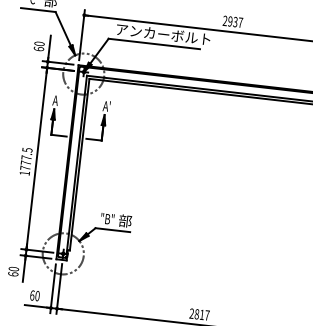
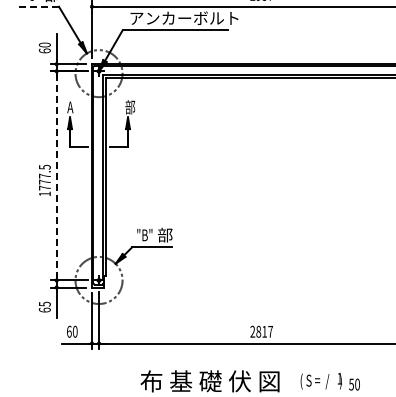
line: (38, 9) -> (39, 6), solid -> dashed
text: (107, 106) -> (130, 107), A' -> 部
line: (36, 158) -> (56, 175), solid -> dashed
text: (13, 268) -> (44, 303), 60 -> 65

